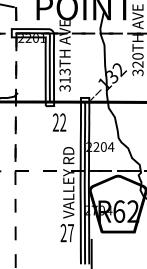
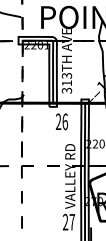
text: (63, 122) -> (65, 121), 22 -> 26

